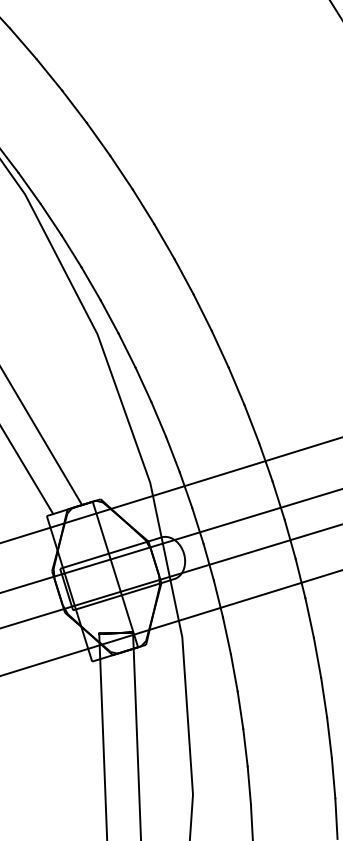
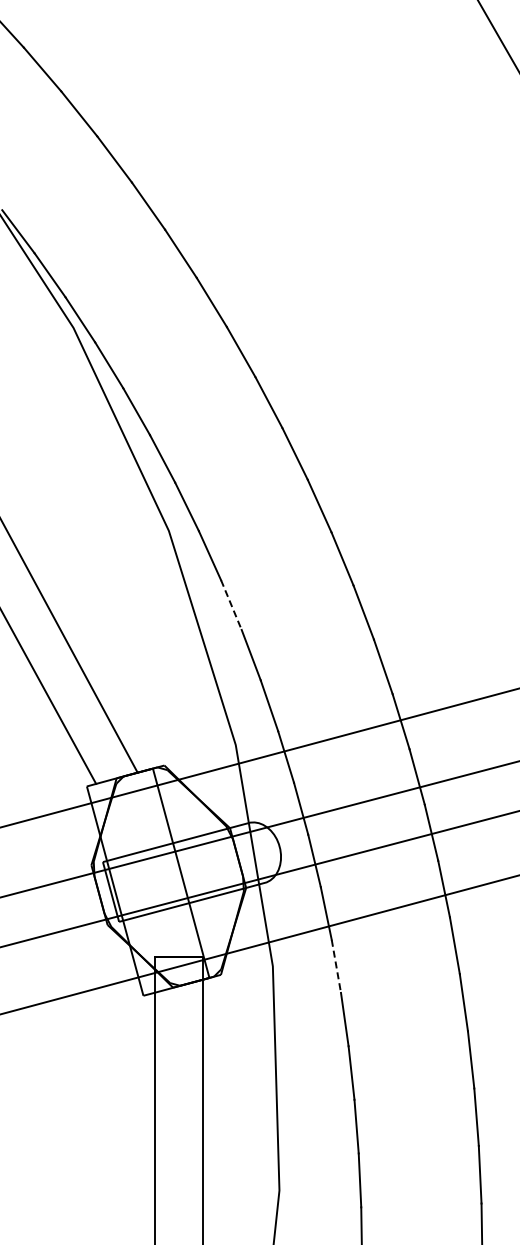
line: (143, 385) -> (231, 605), solid -> dashed
line: (227, 635) -> (336, 966), solid -> dashed

